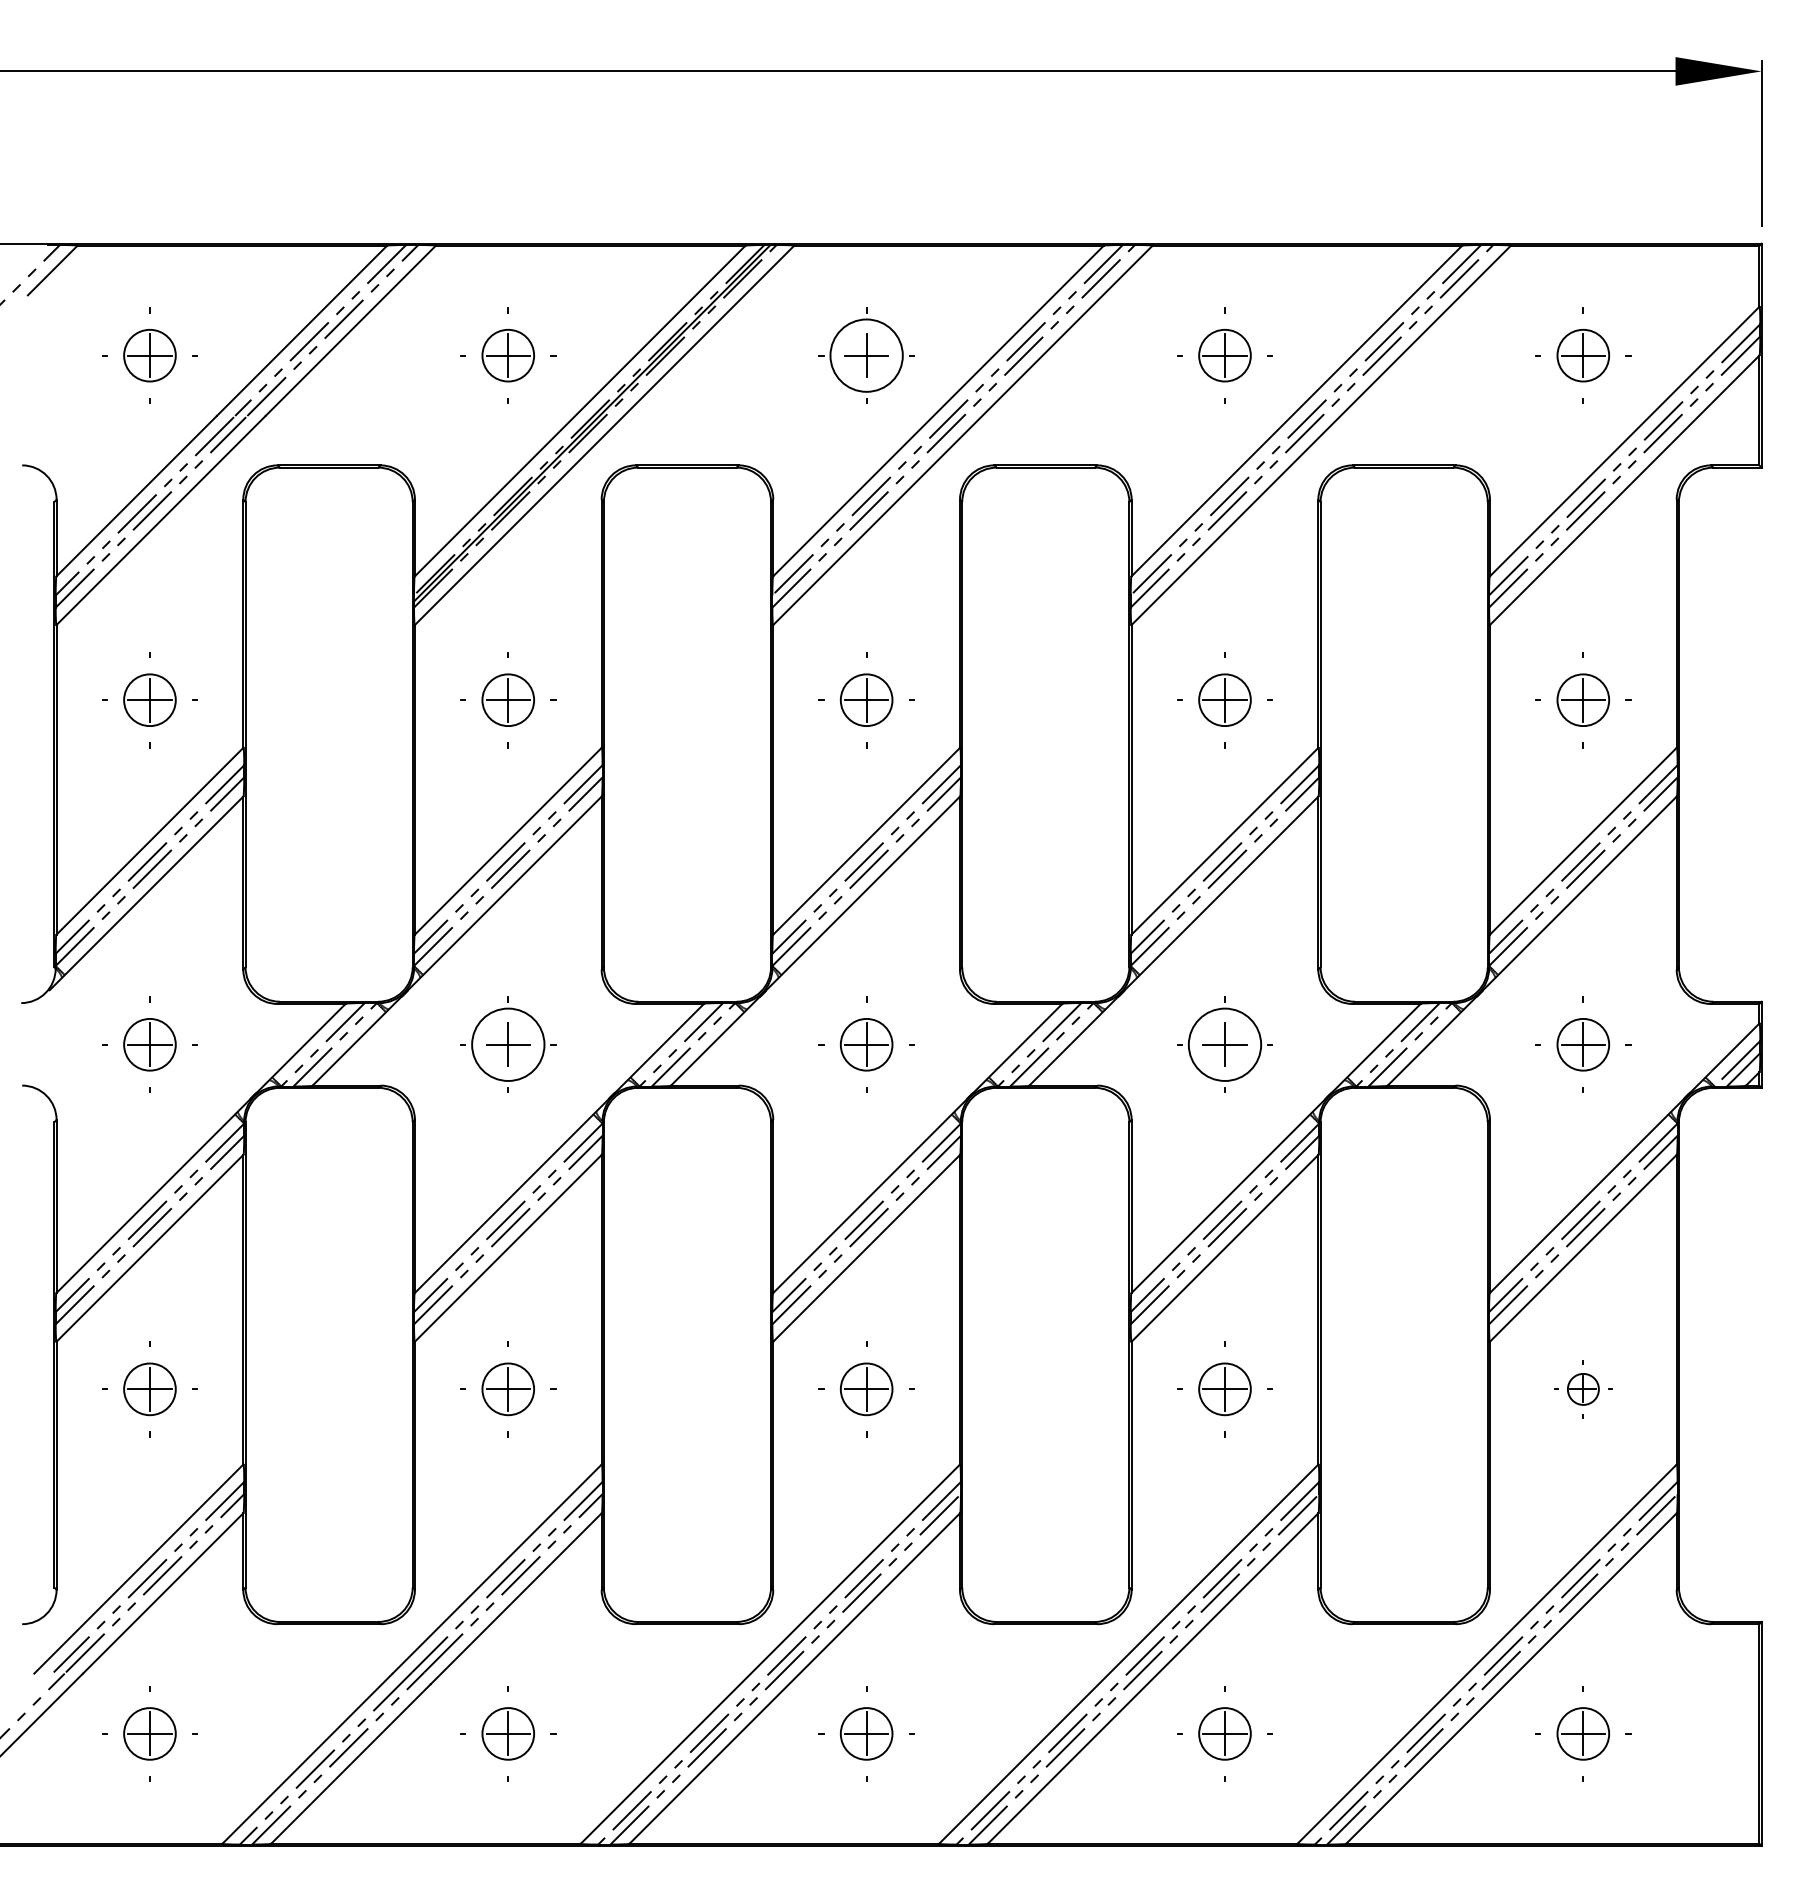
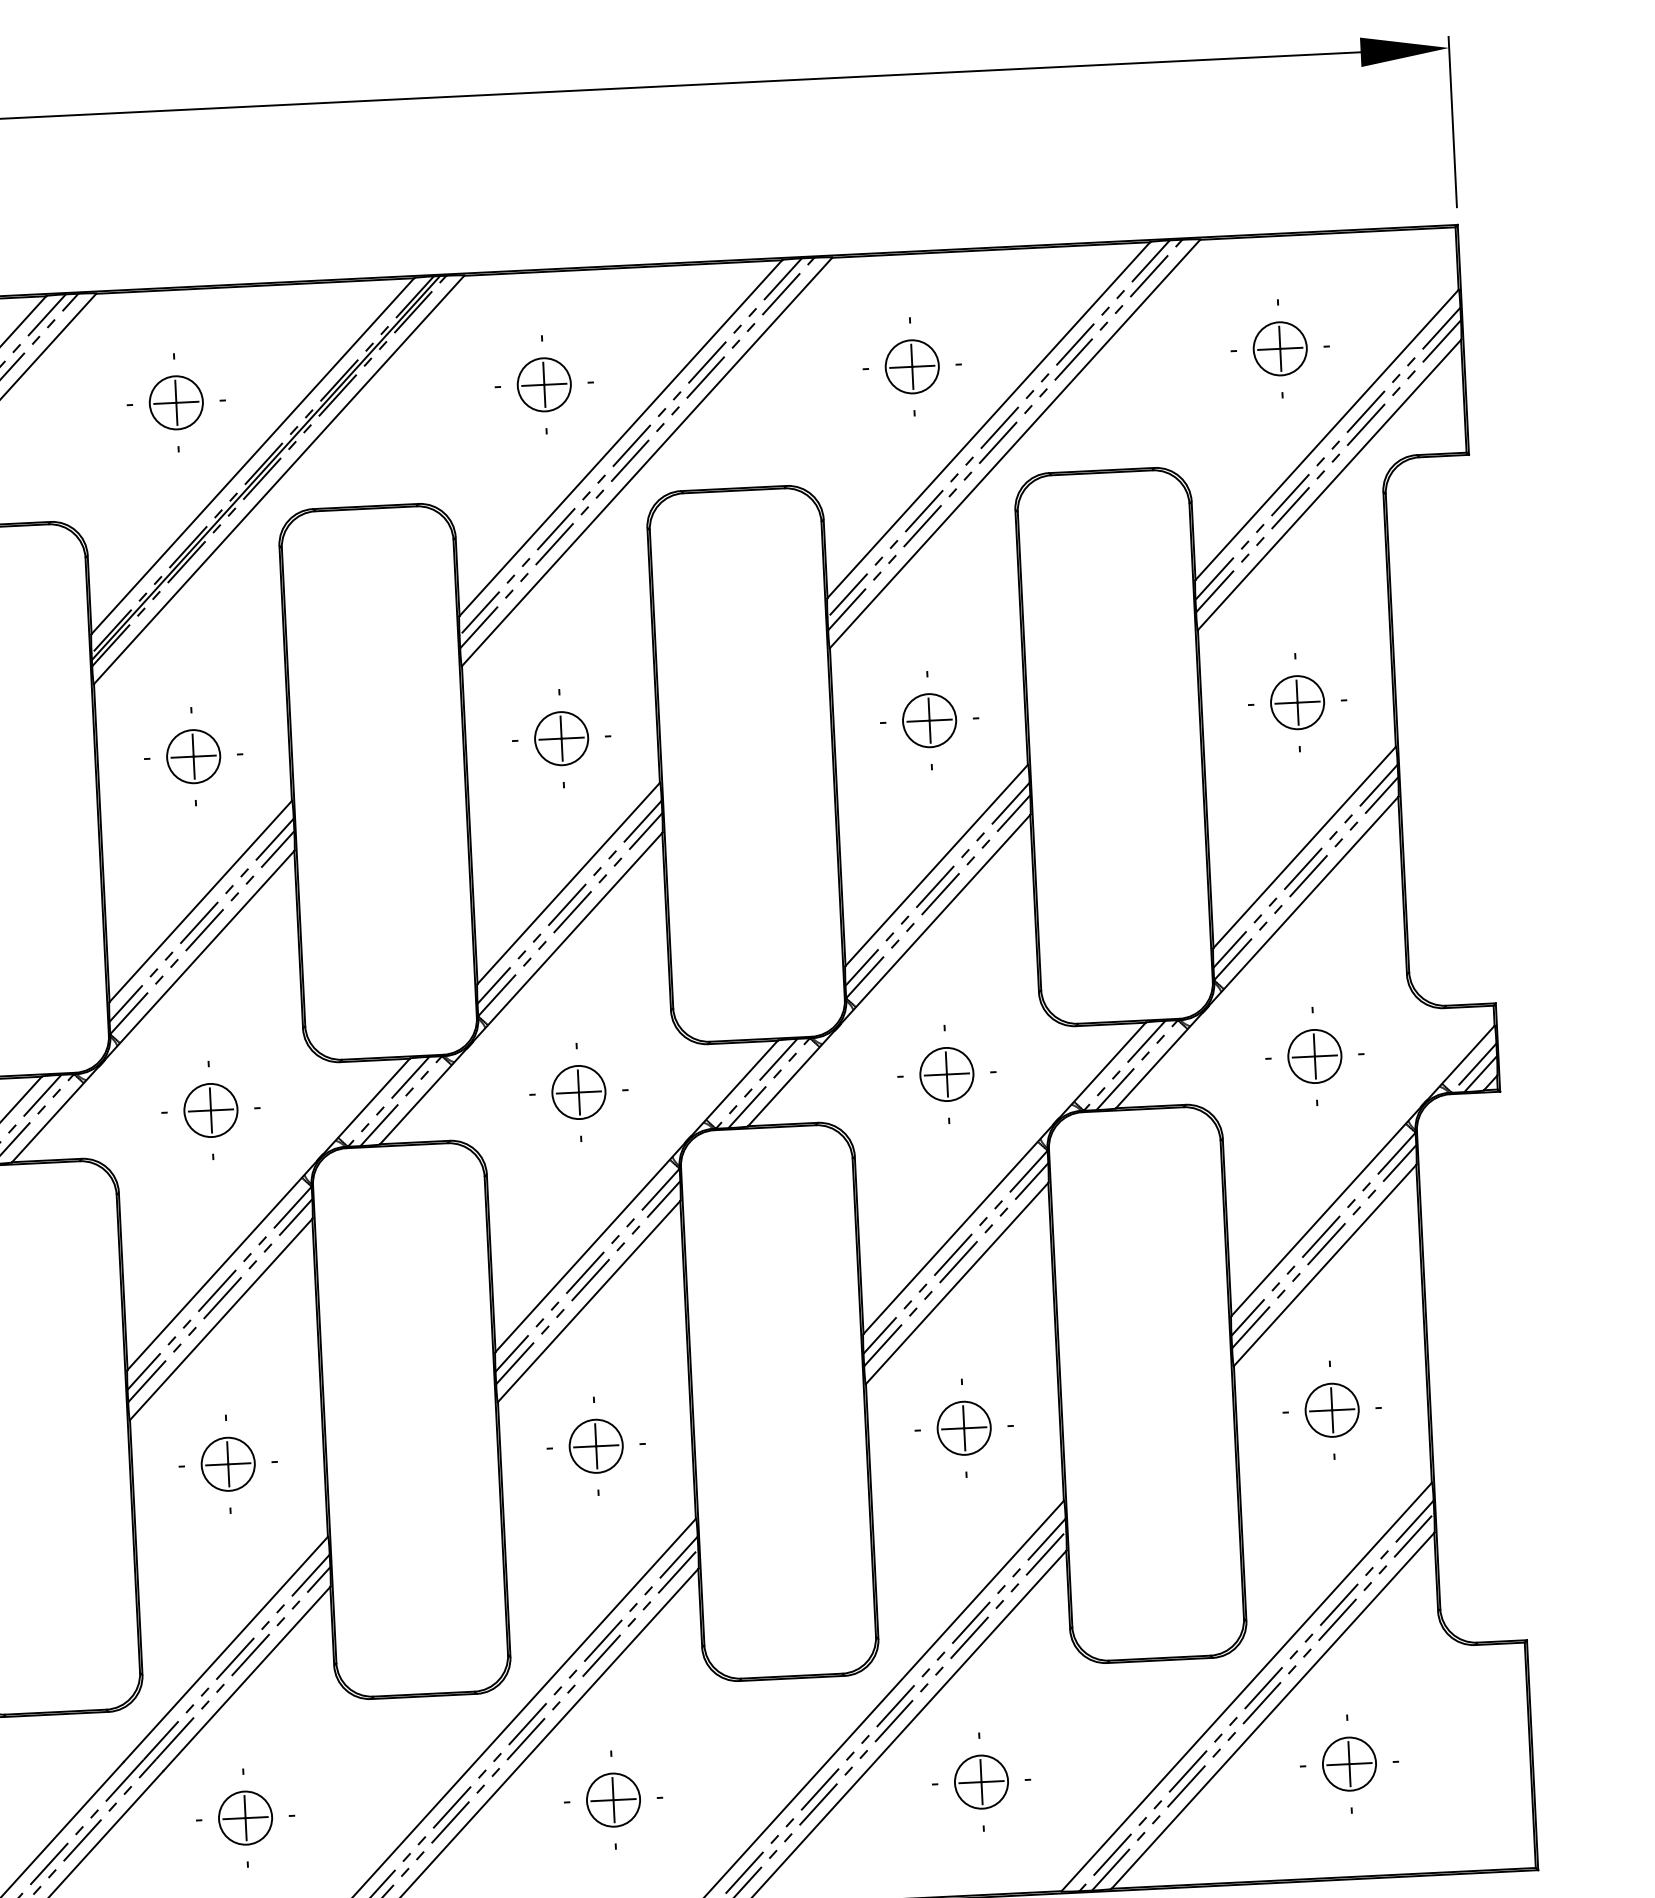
circle: (866, 355) -> (544, 384), size x0.71
circle: (508, 1044) -> (211, 1110), size x0.71
circle: (1224, 1044) -> (946, 1074), size x0.71
part: (1583, 1389) -> (1332, 1410), size x1.67

